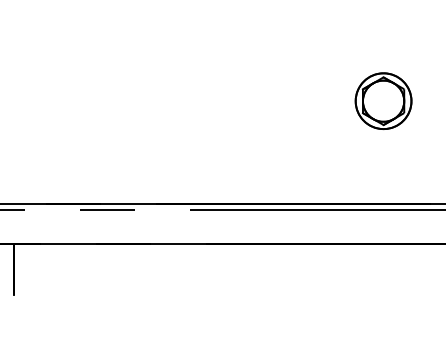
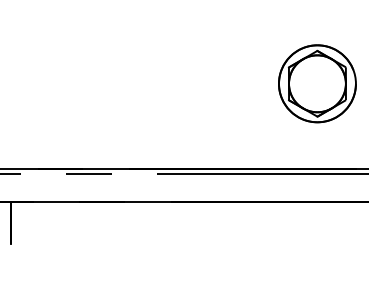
part: (383, 100) -> (317, 83), size x1.67

